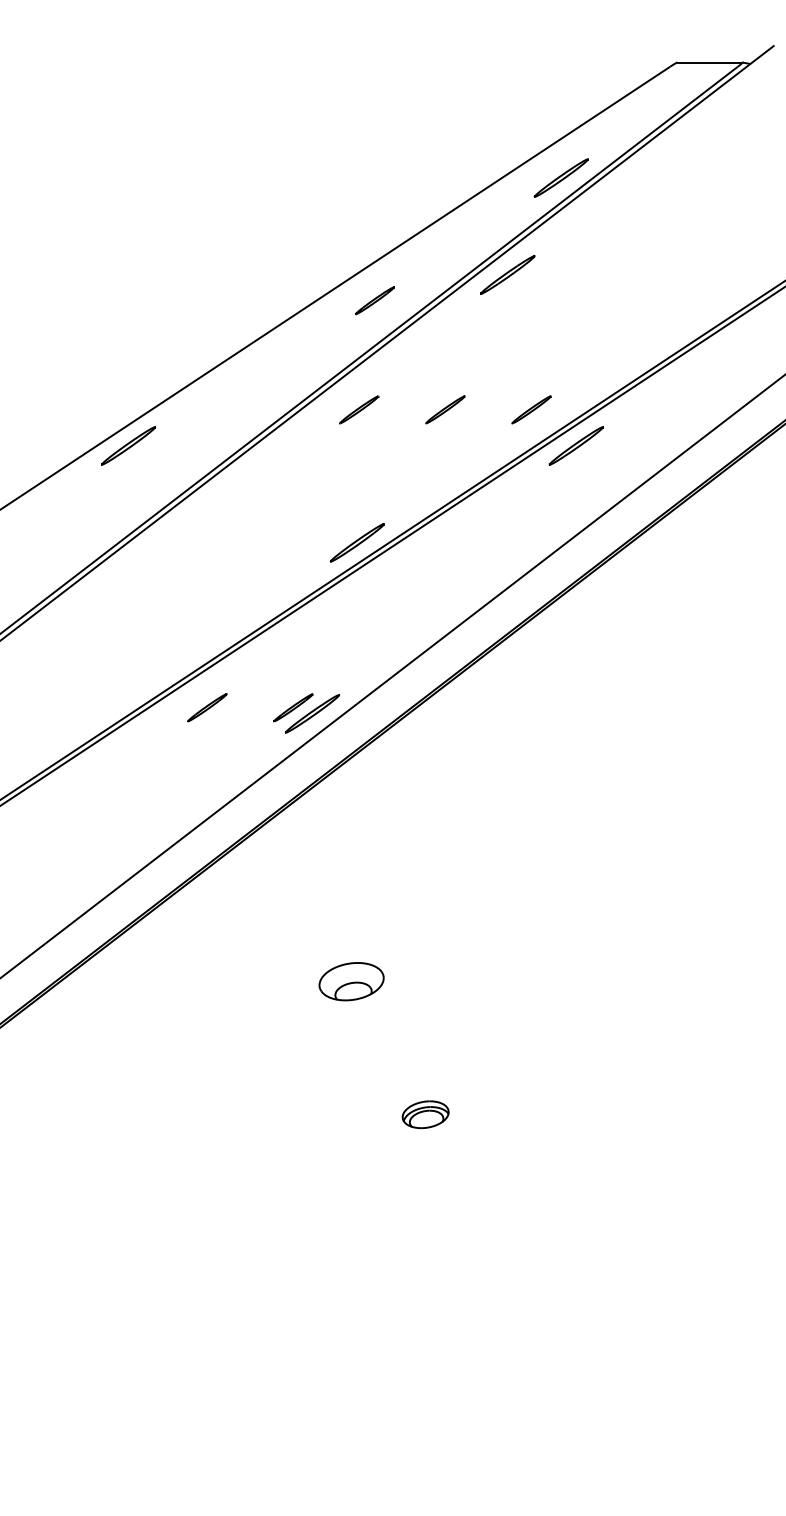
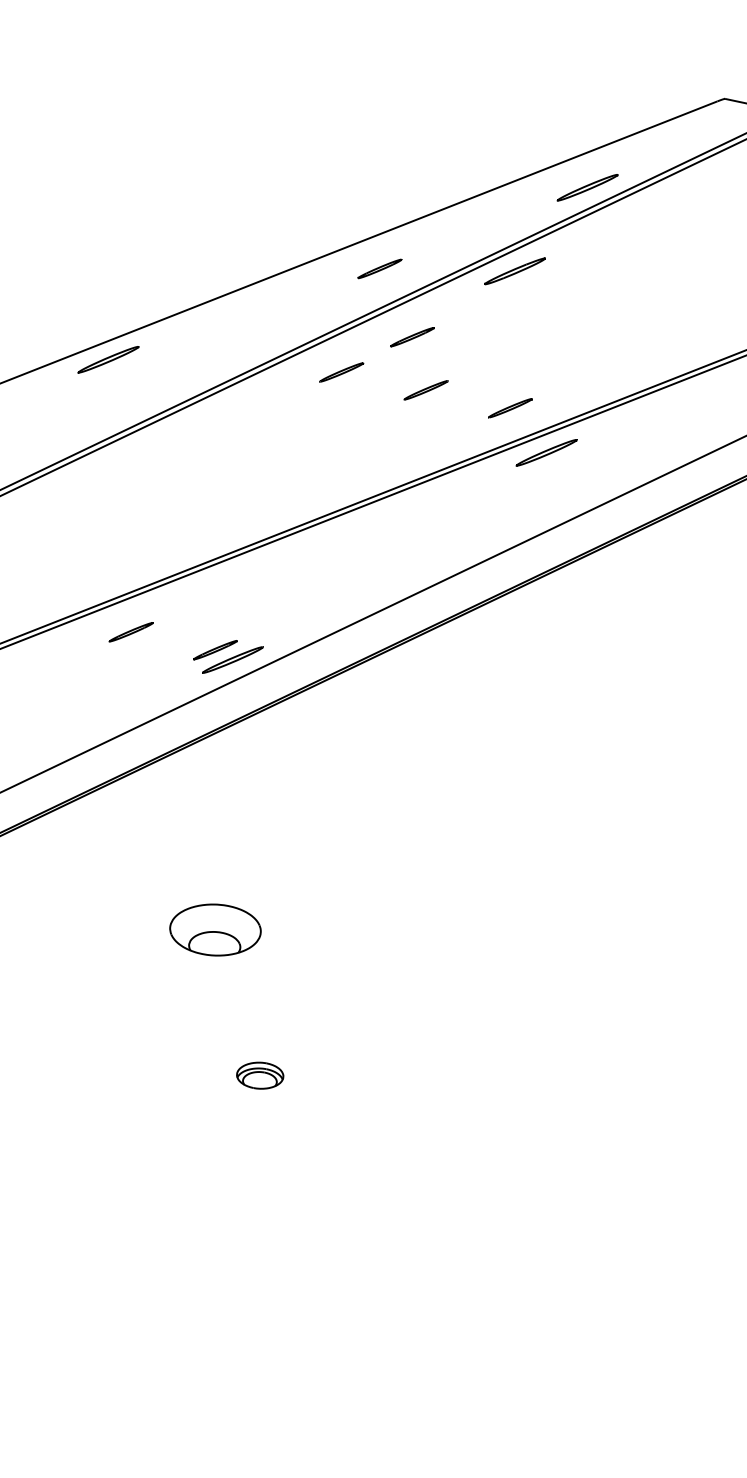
part: (420, 360) -> (411, 336), added
part: (356, 542) -> (311, 501), removed
part: (351, 981) -> (215, 929), size x1.4

